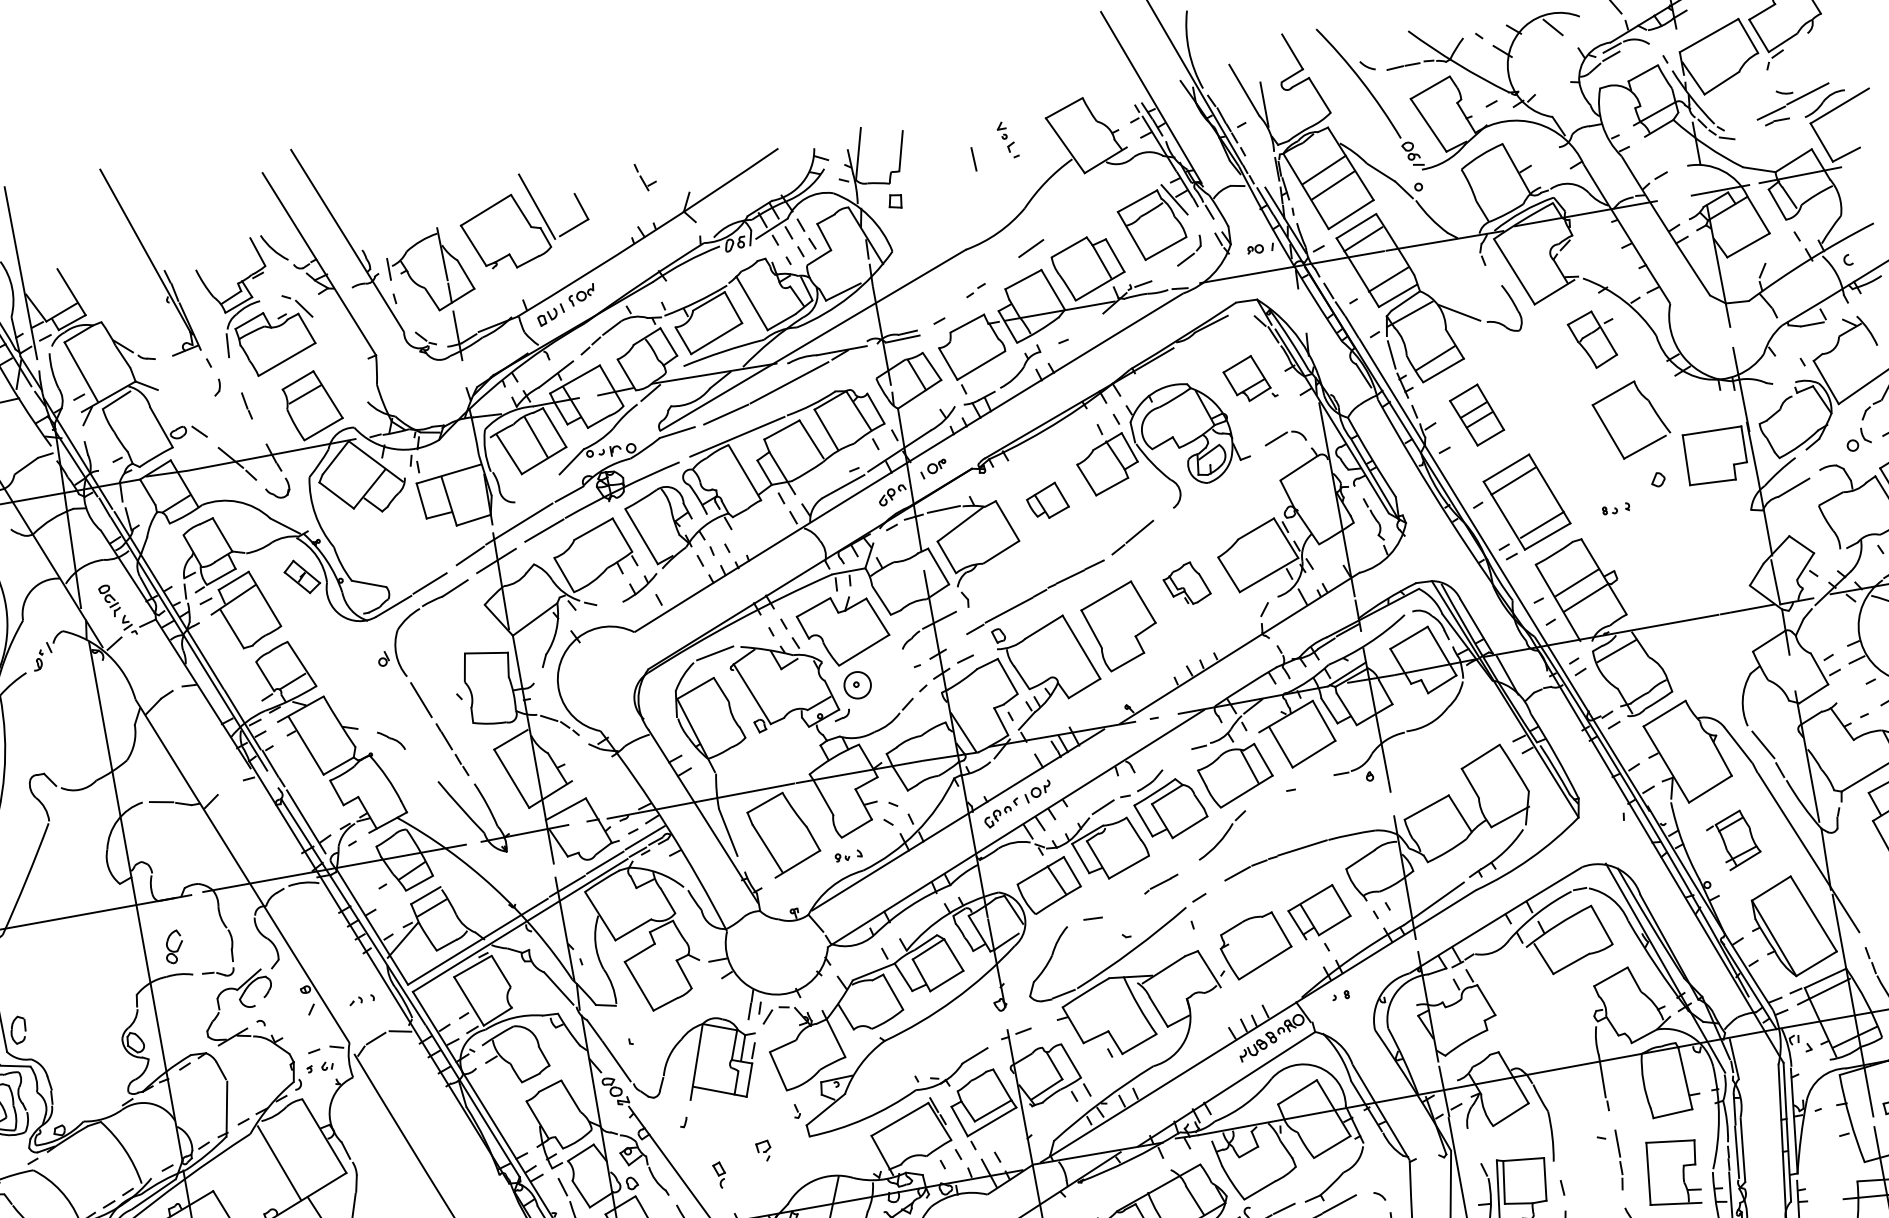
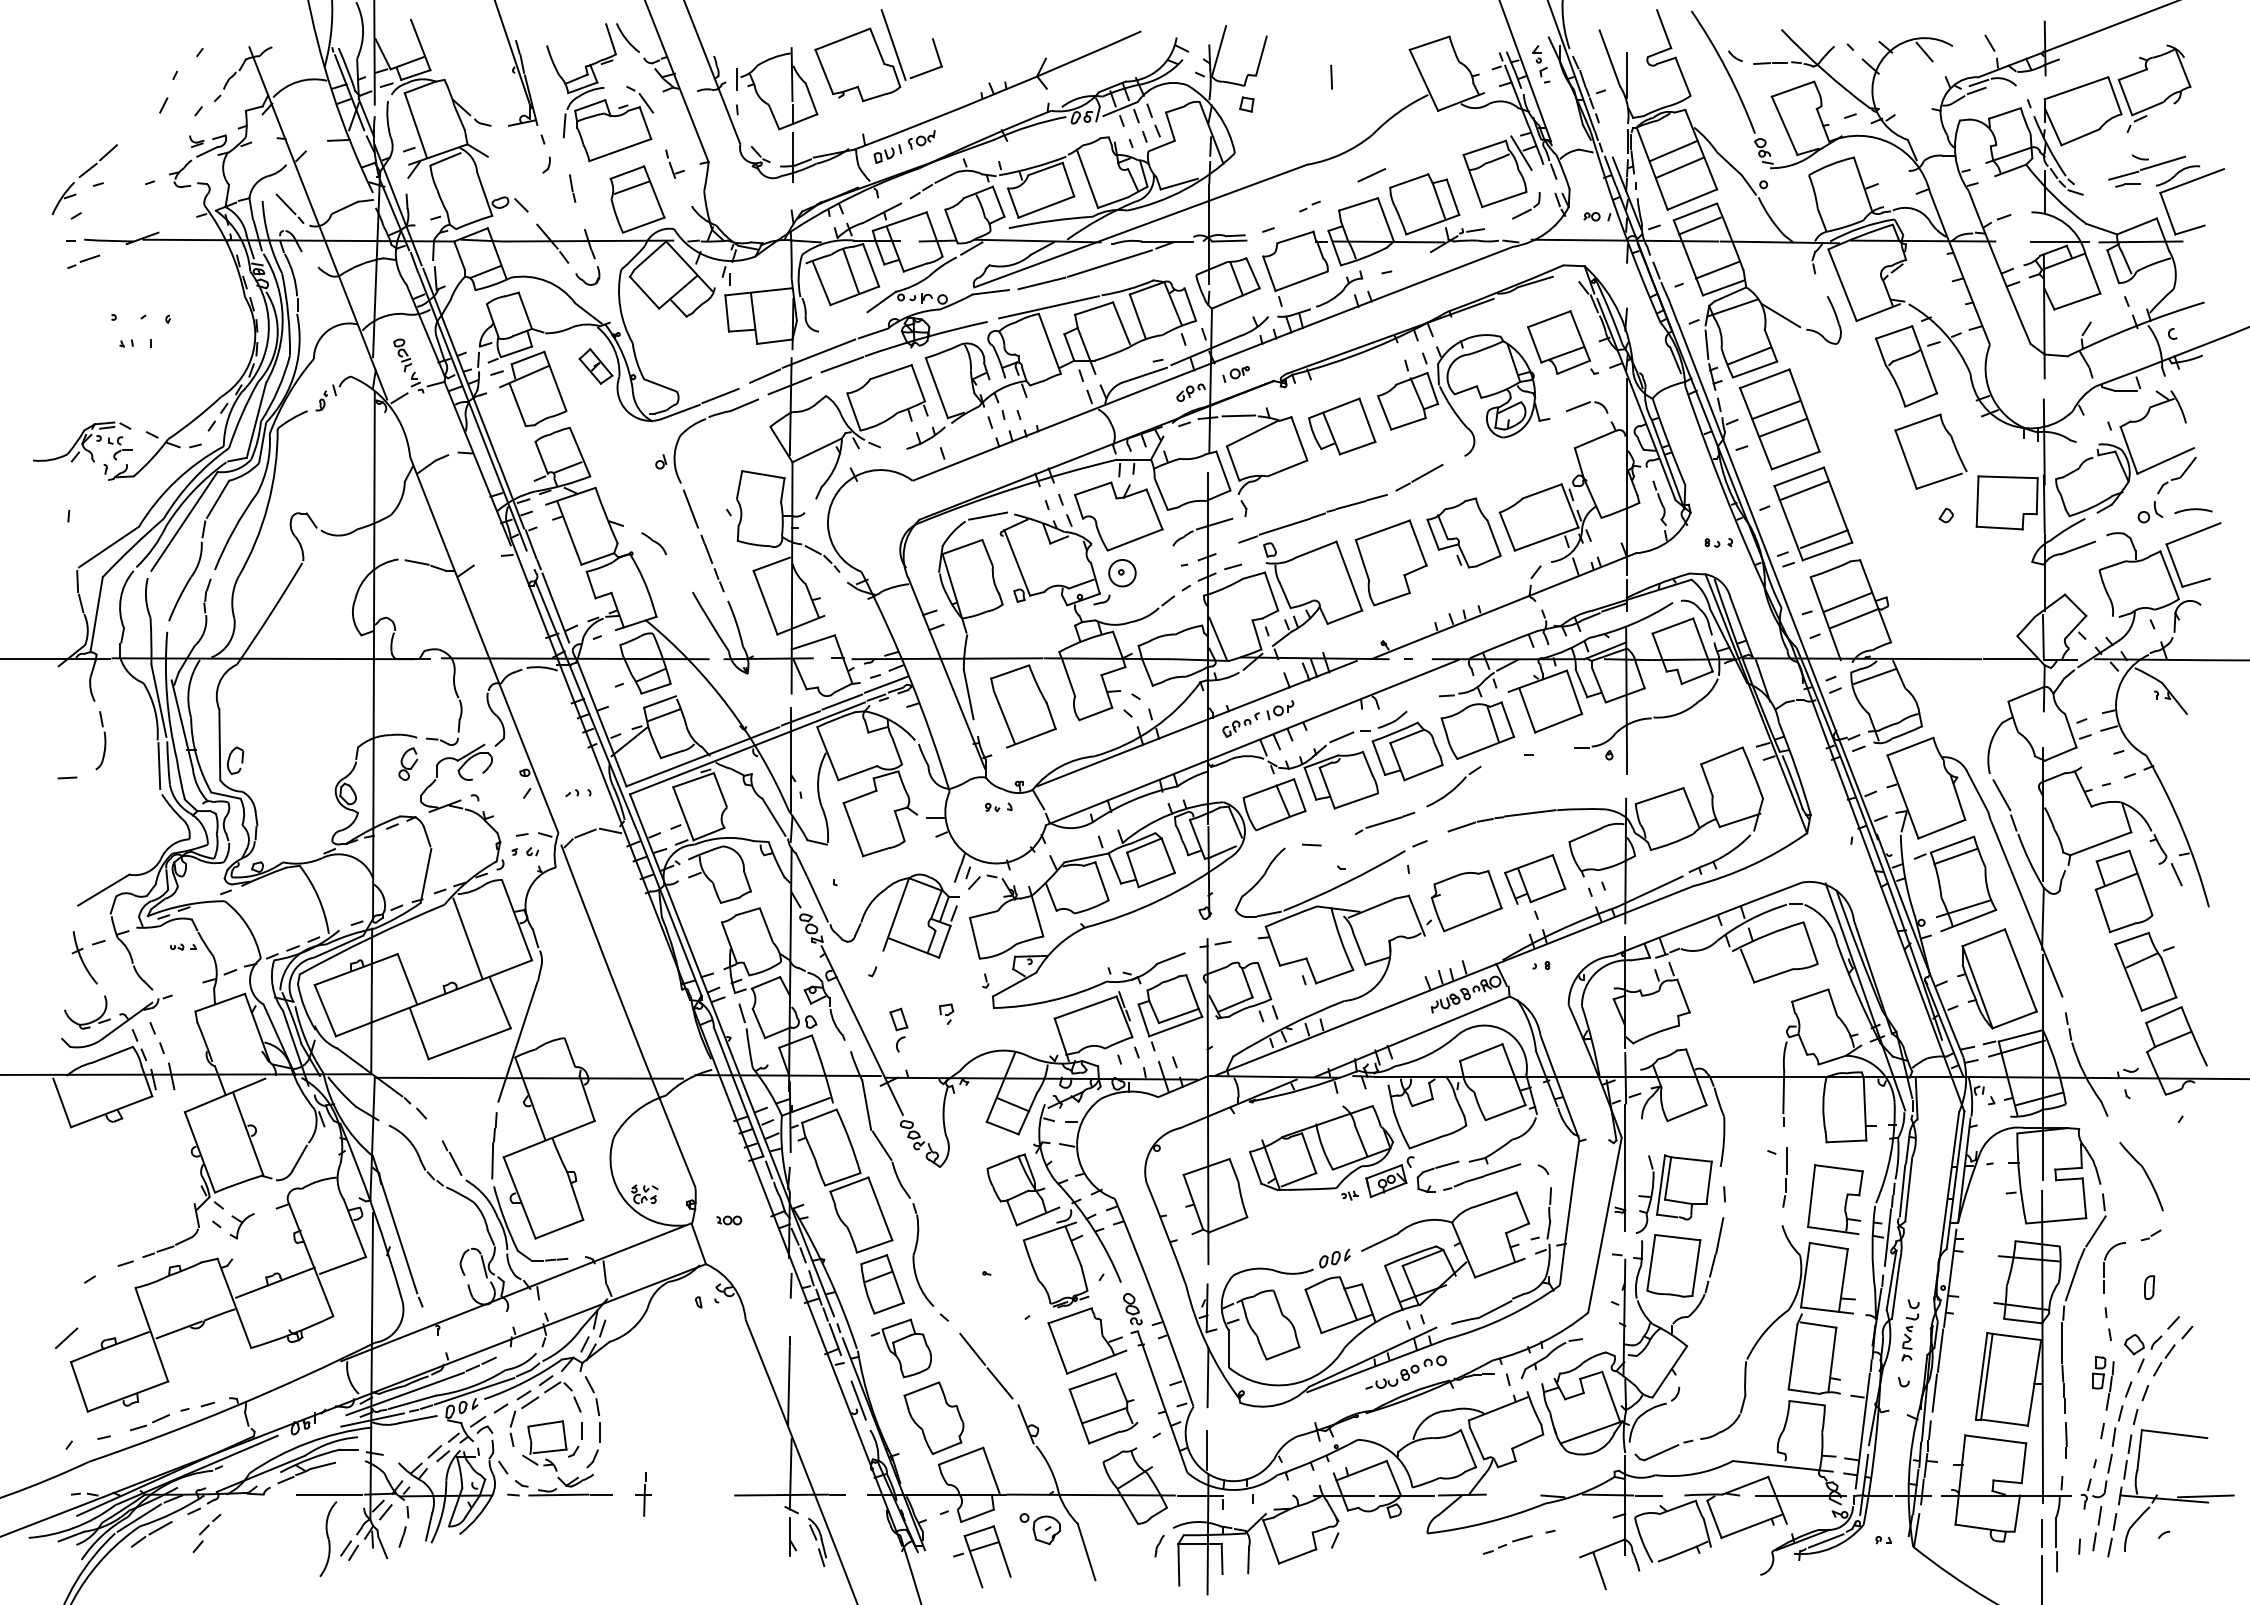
part: (1007, 140) -> (1541, 64), moved
part: (645, 176) -> (674, 163), moved
part: (1593, 340) -> (1907, 366), size x1.43
part: (1249, 378) -> (1562, 342), size x1.43
part: (1476, 415) -> (1779, 419), size x1.67
part: (1047, 501) -> (1342, 426), size x1.67
part: (1615, 508) -> (1718, 542), moved
part: (1186, 583) -> (1463, 532), size x1.67
part: (1733, 840) -> (1955, 883), size x1.67
part: (848, 856) -> (998, 807), moved
part: (1160, 884) -> (1384, 823), size x1.67
part: (174, 946) -> (408, 763), moved
part: (719, 1174) -> (898, 1029), size x1.67

